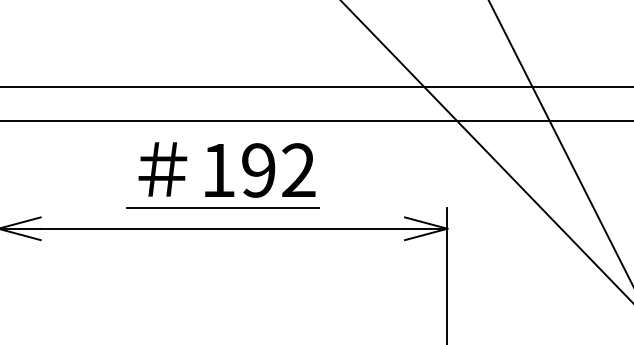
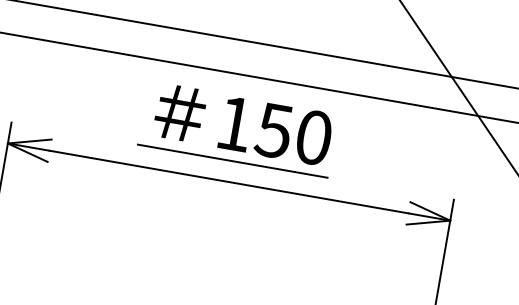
text: (278, 170) -> (293, 134), 192 -> 150

